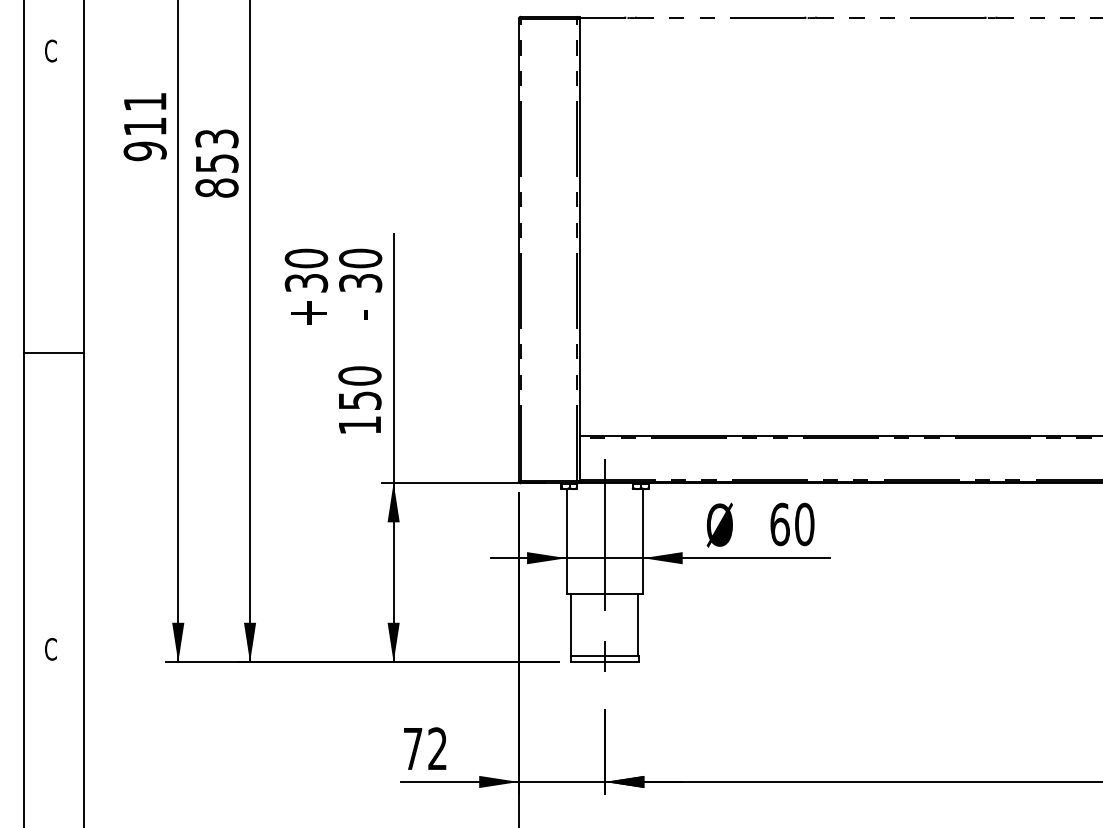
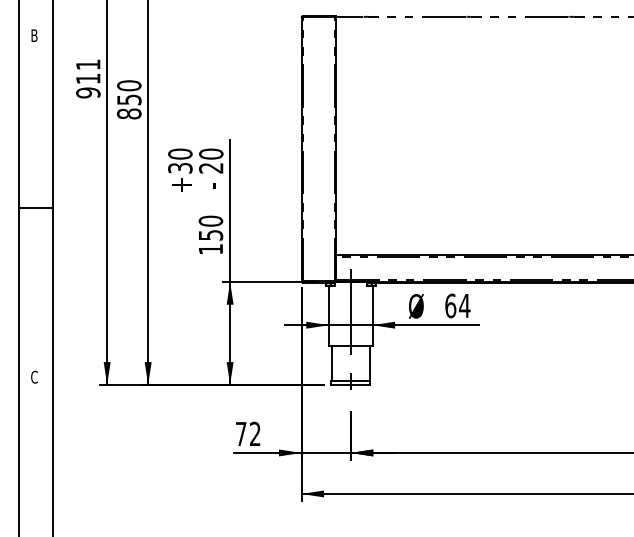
text: (50, 50) -> (34, 35), C -> B
text: (217, 138) -> (129, 85), 853 -> 850
text: (361, 283) -> (211, 168), 30 -> 20
text: (804, 523) -> (464, 305), 60 -> 64

